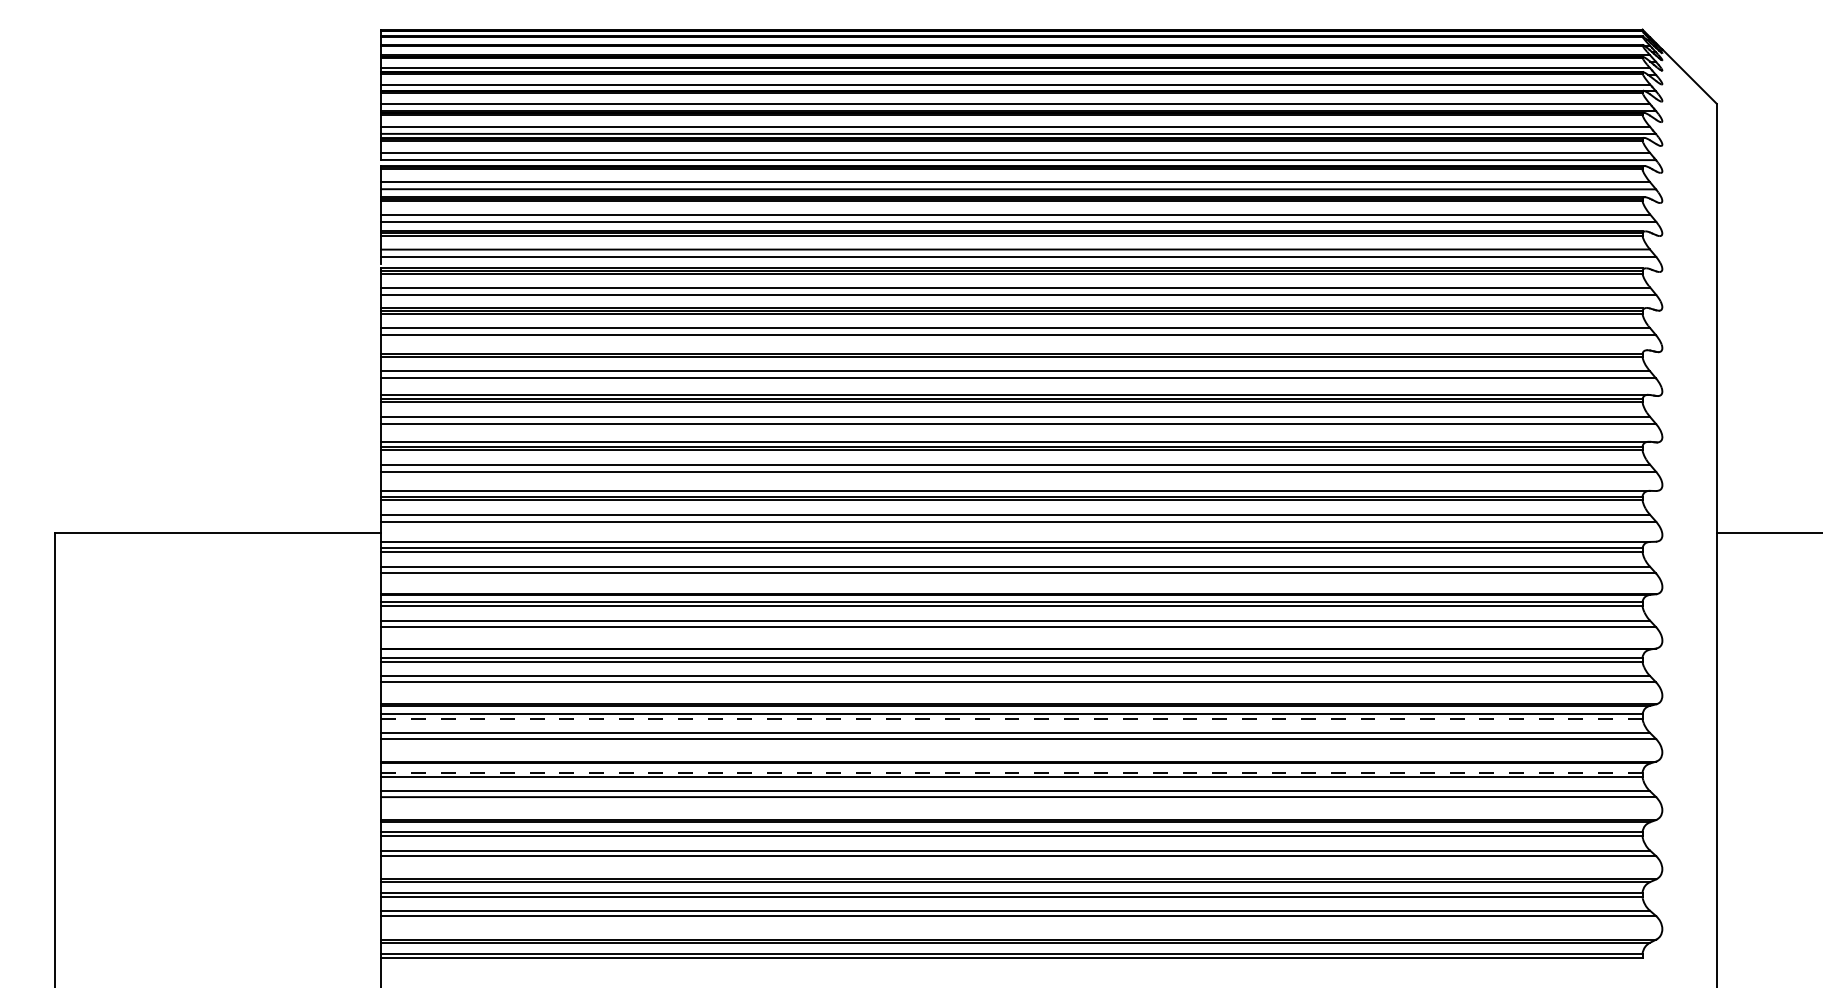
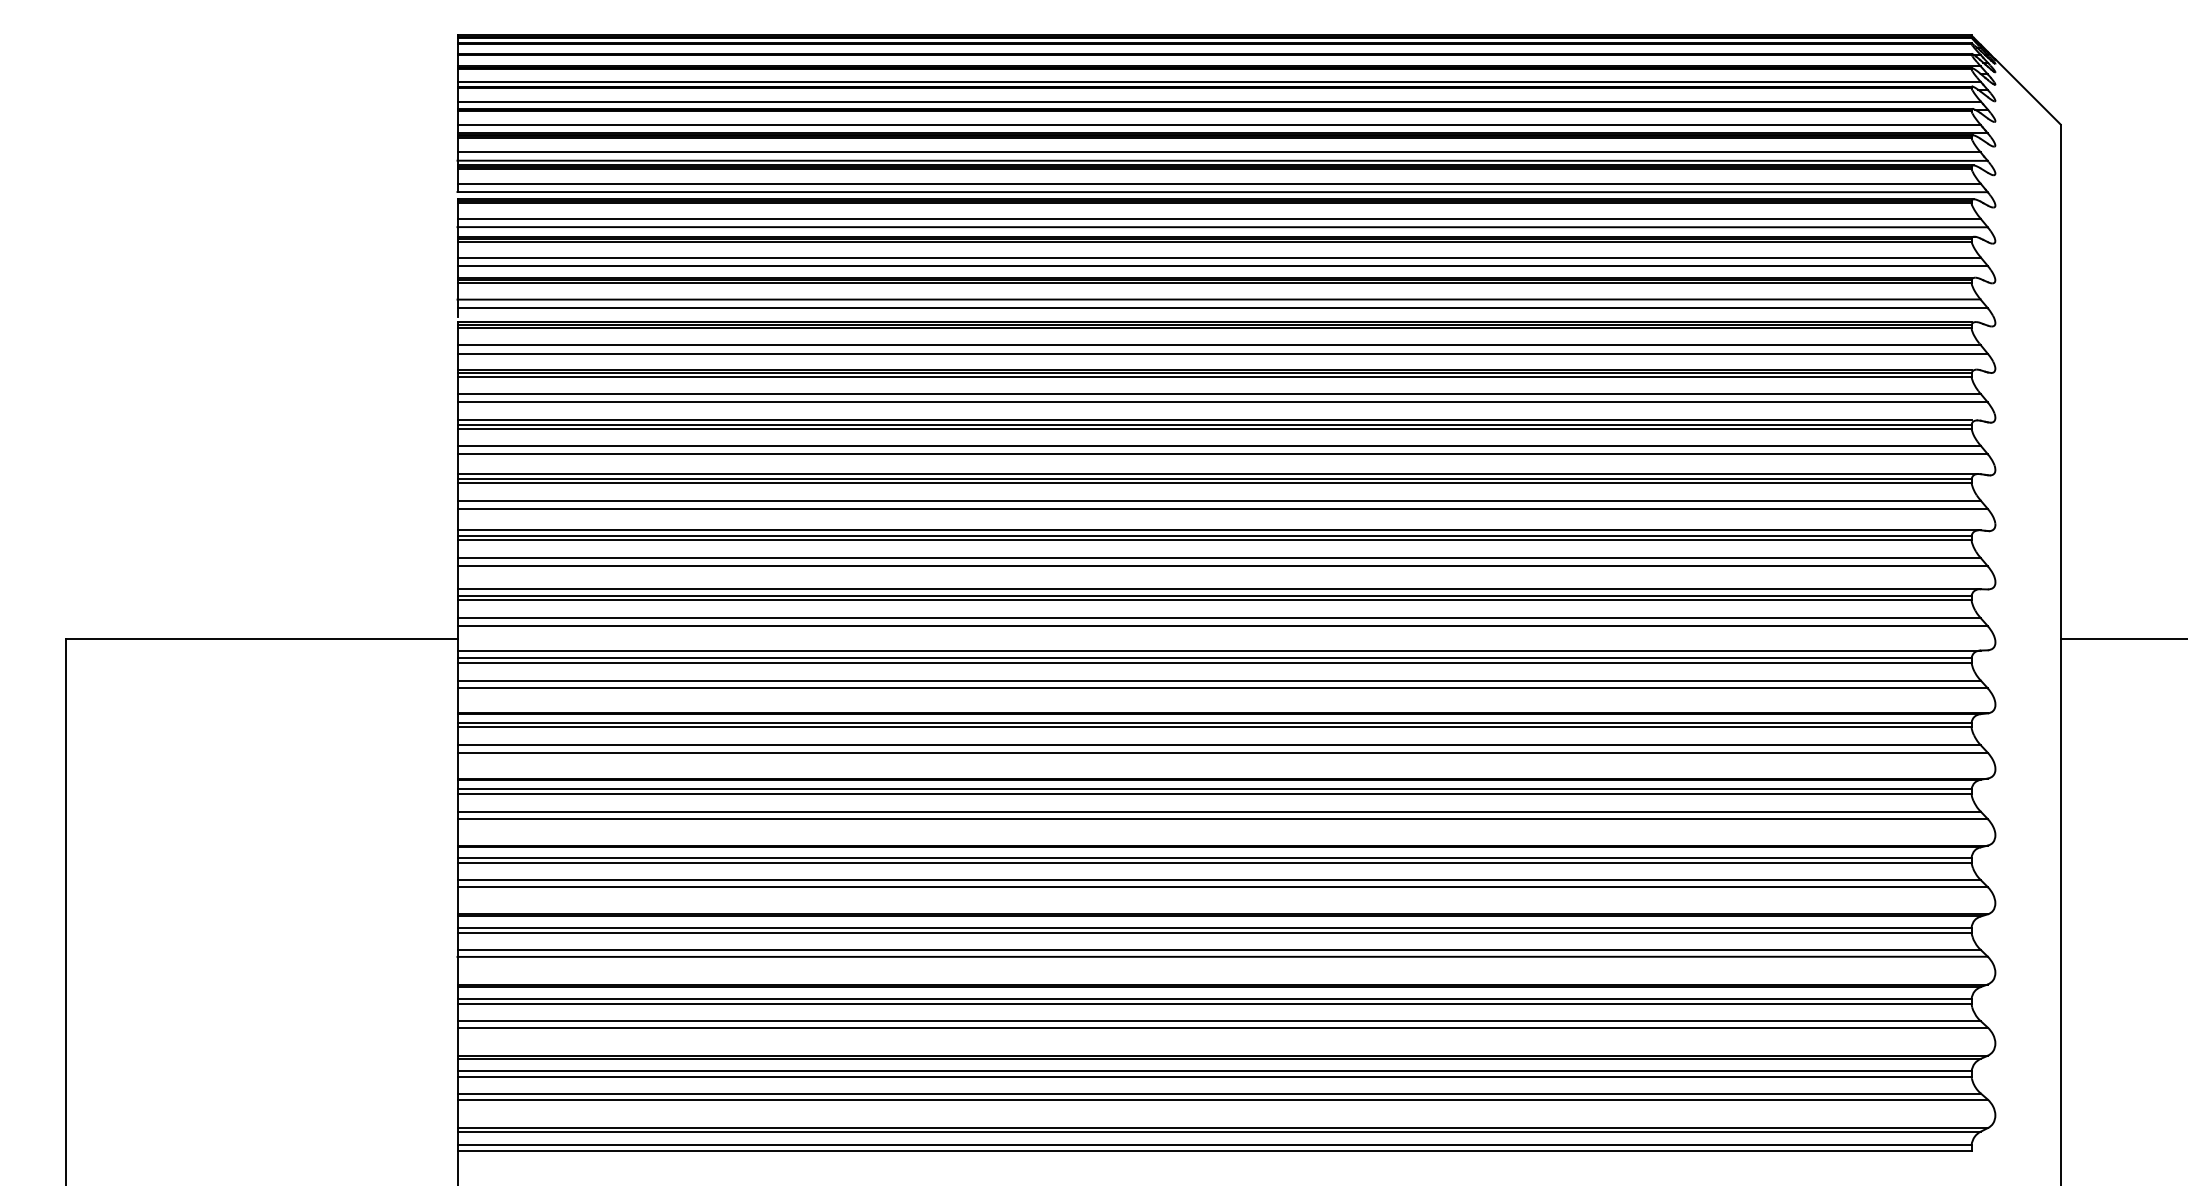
line: (1011, 350) -> (1214, 420), added
line: (1011, 718) -> (1214, 862), dashed -> solid
line: (1012, 772) -> (1215, 927), dashed -> solid

